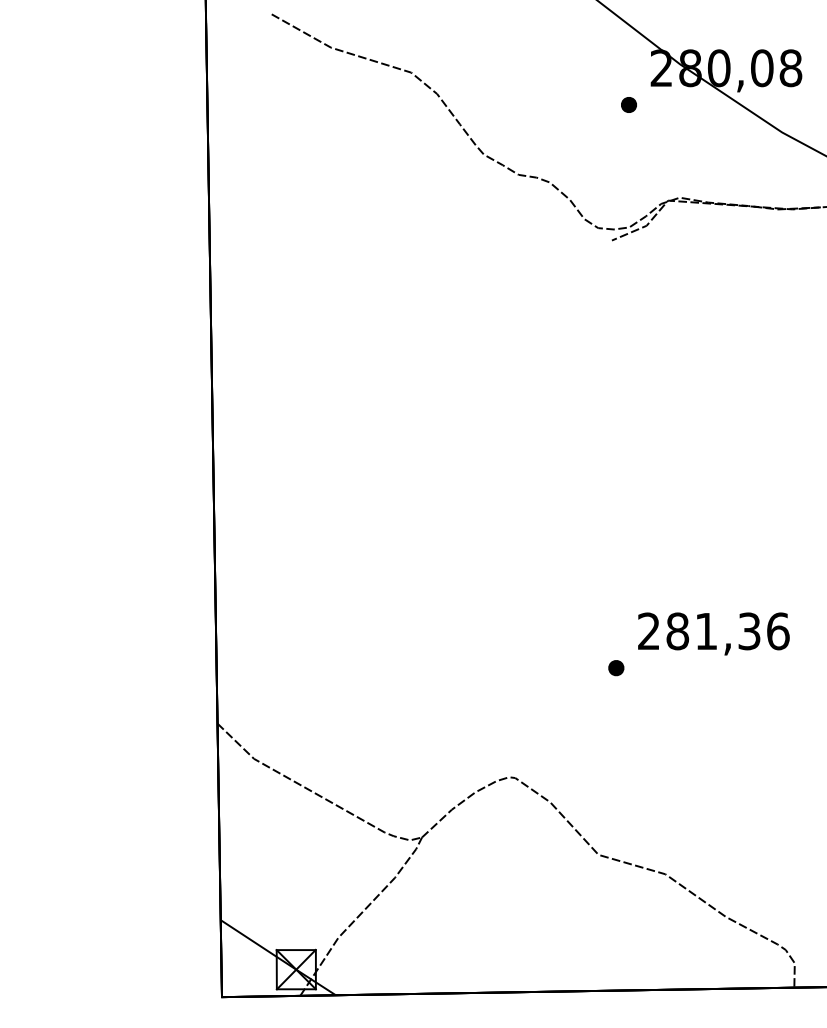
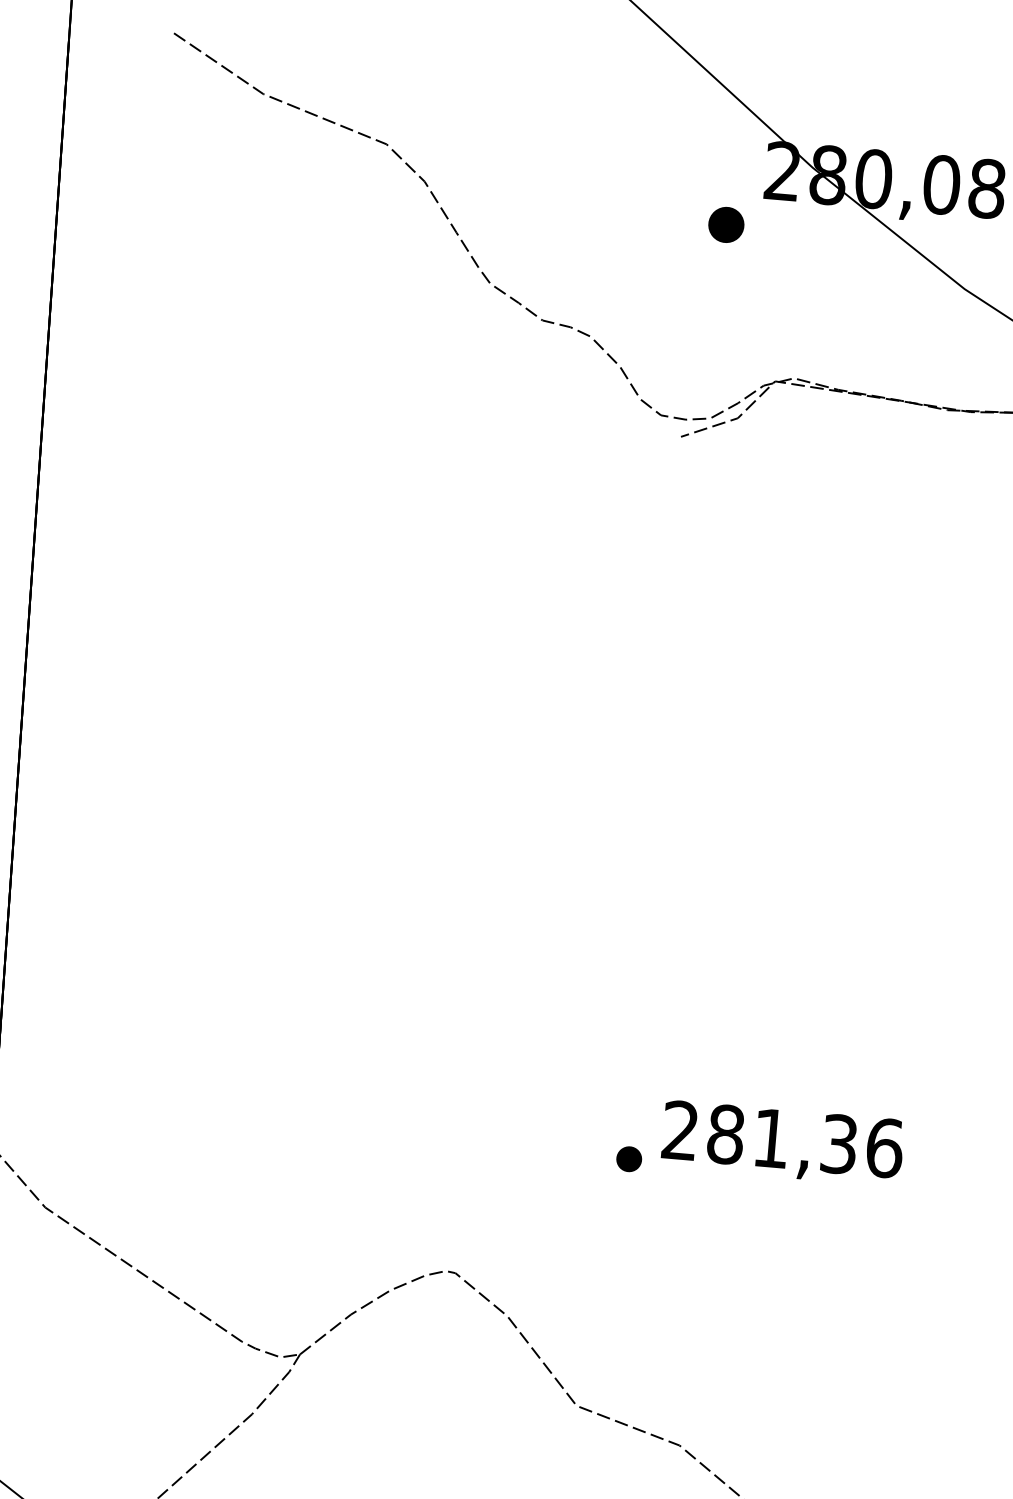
part: (628, 104) -> (725, 224), size x1.4
text: (713, 633) -> (782, 1142), moved
part: (616, 668) -> (629, 1159), moved

